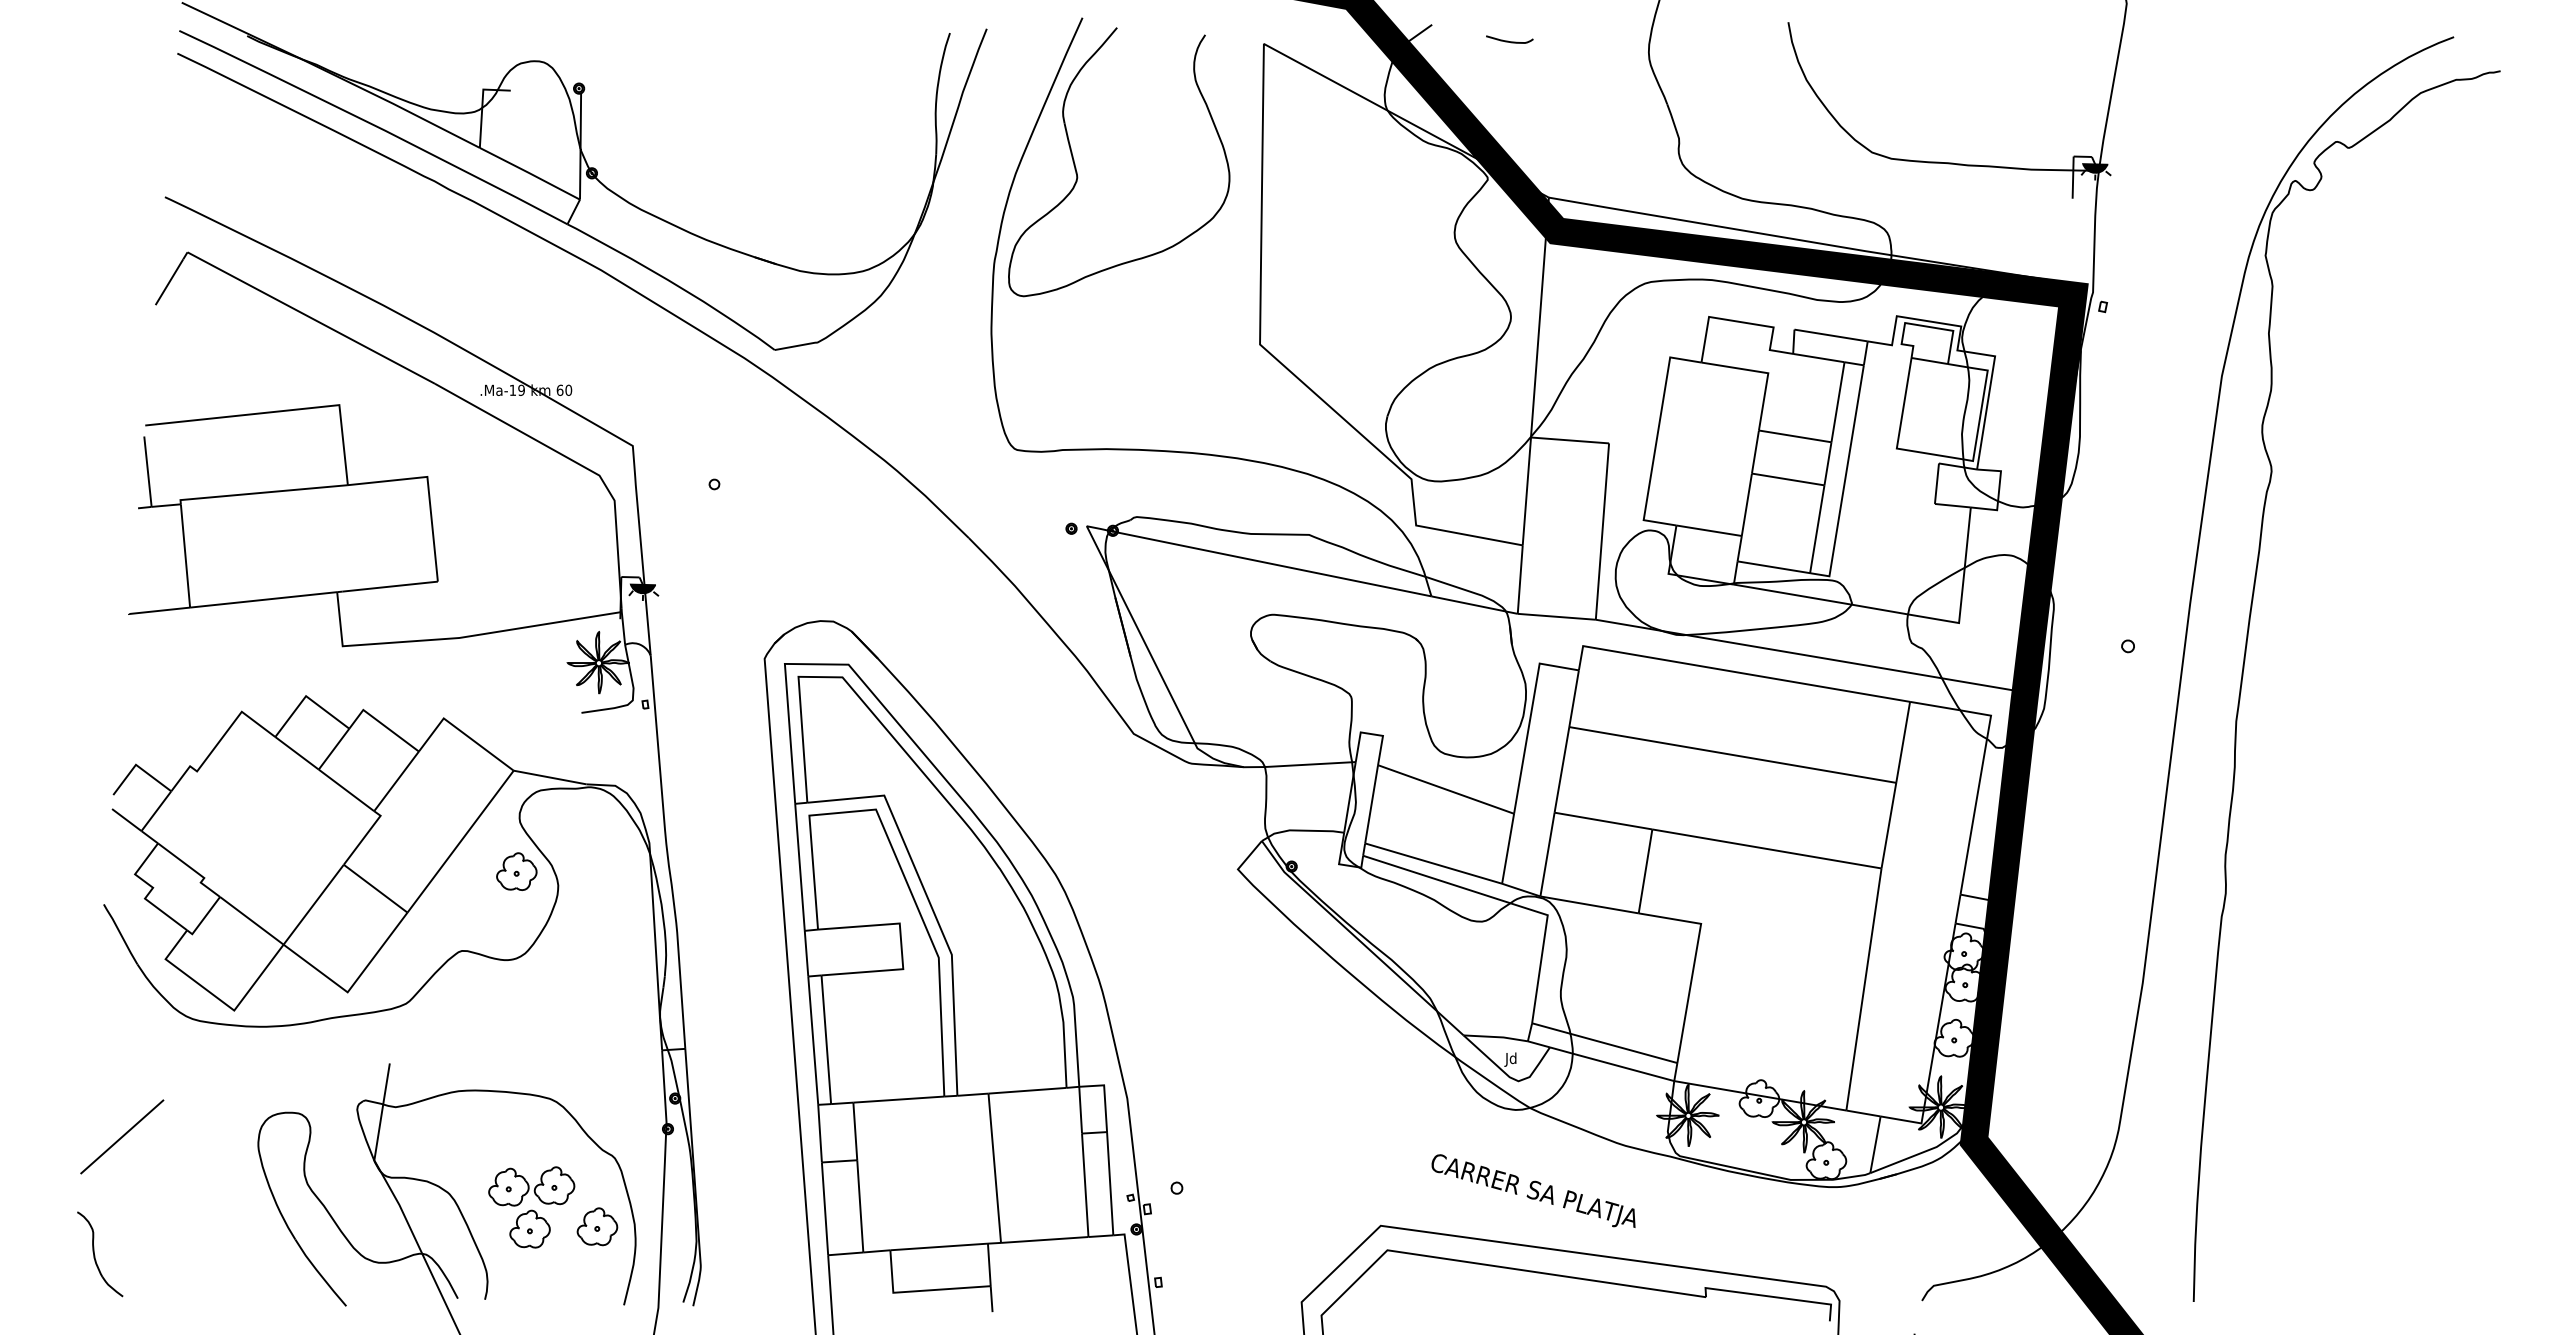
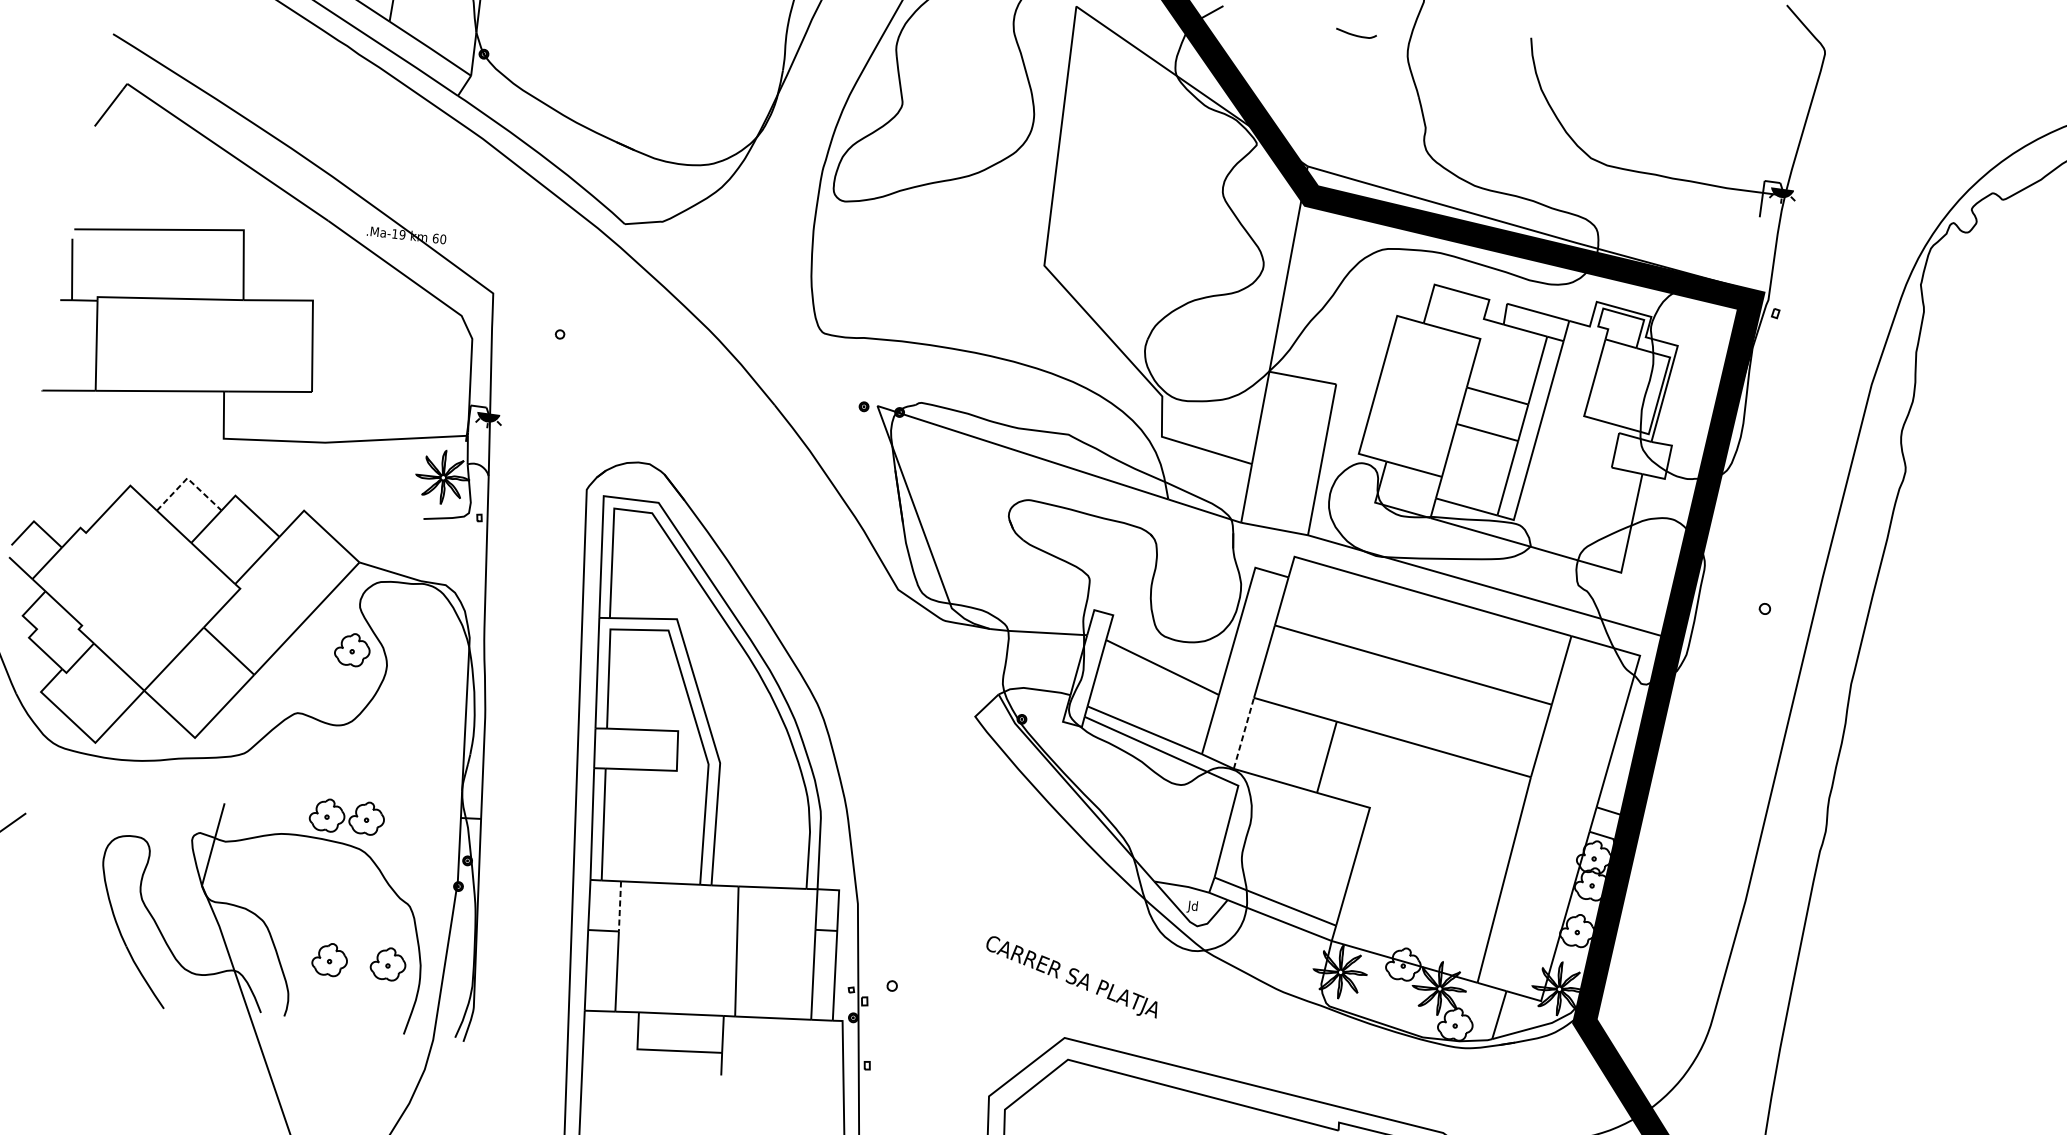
curve: (1508, 40) -> (1355, 34), moved
line: (306, 696) -> (187, 478), solid -> dashed
line: (1547, 854) -> (1243, 733), solid -> dashed
line: (855, 1131) -> (620, 906), solid -> dashed
part: (531, 1186) -> (346, 816), moved
text: (1533, 1190) -> (1072, 976), moved

